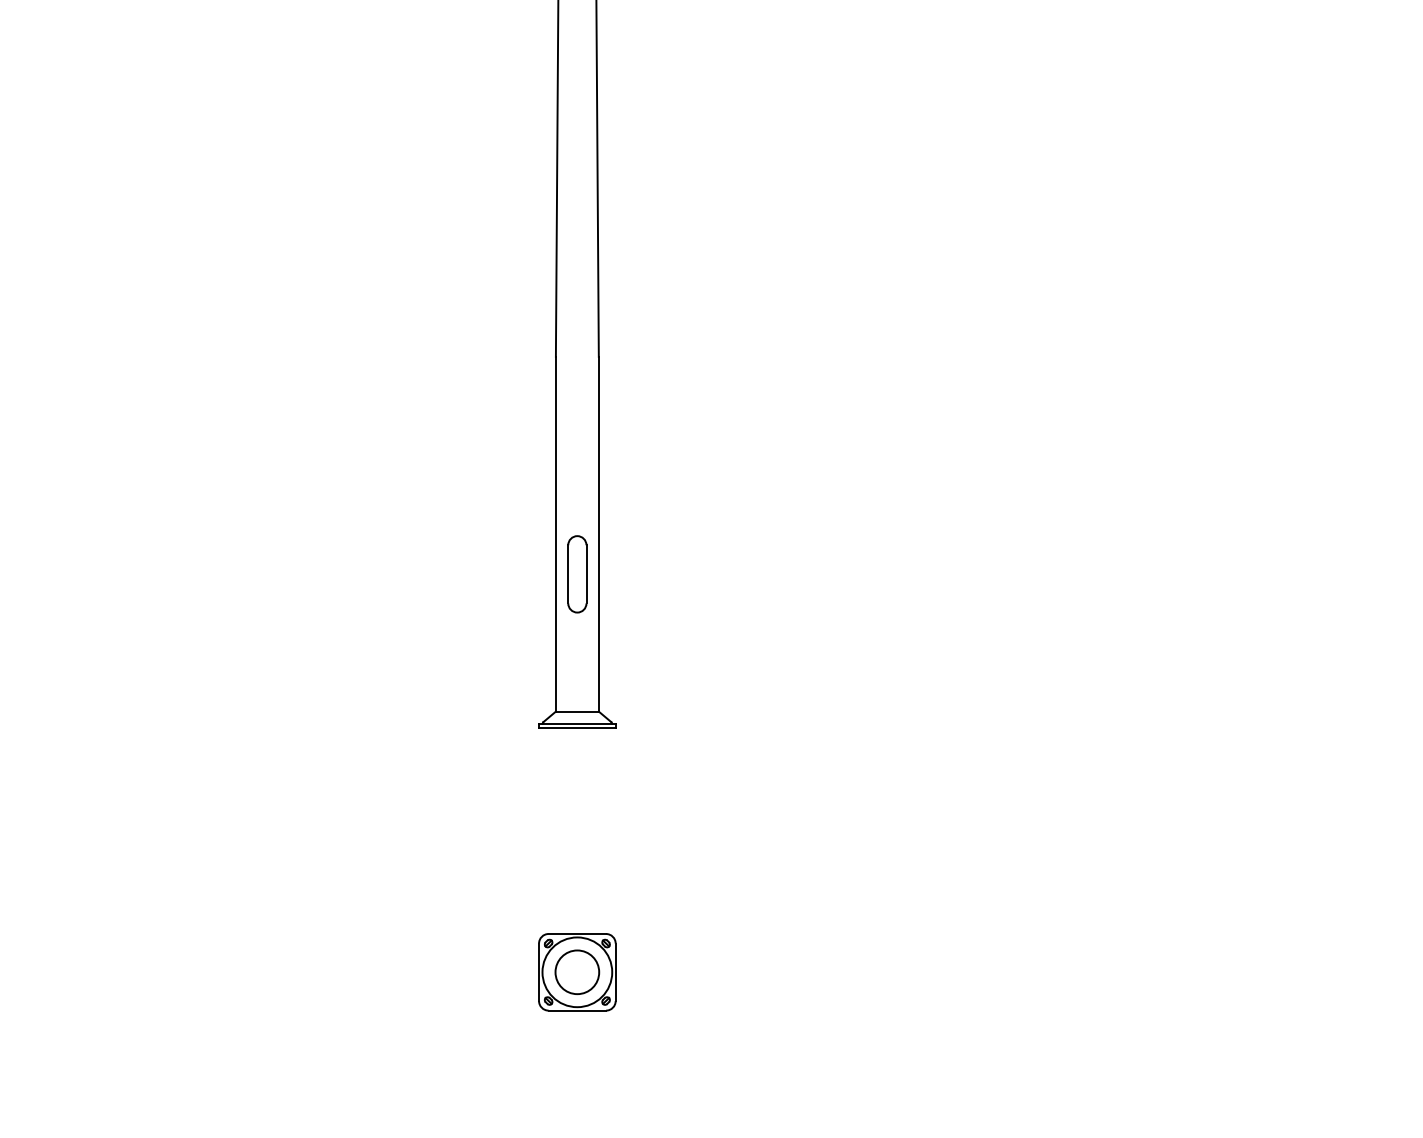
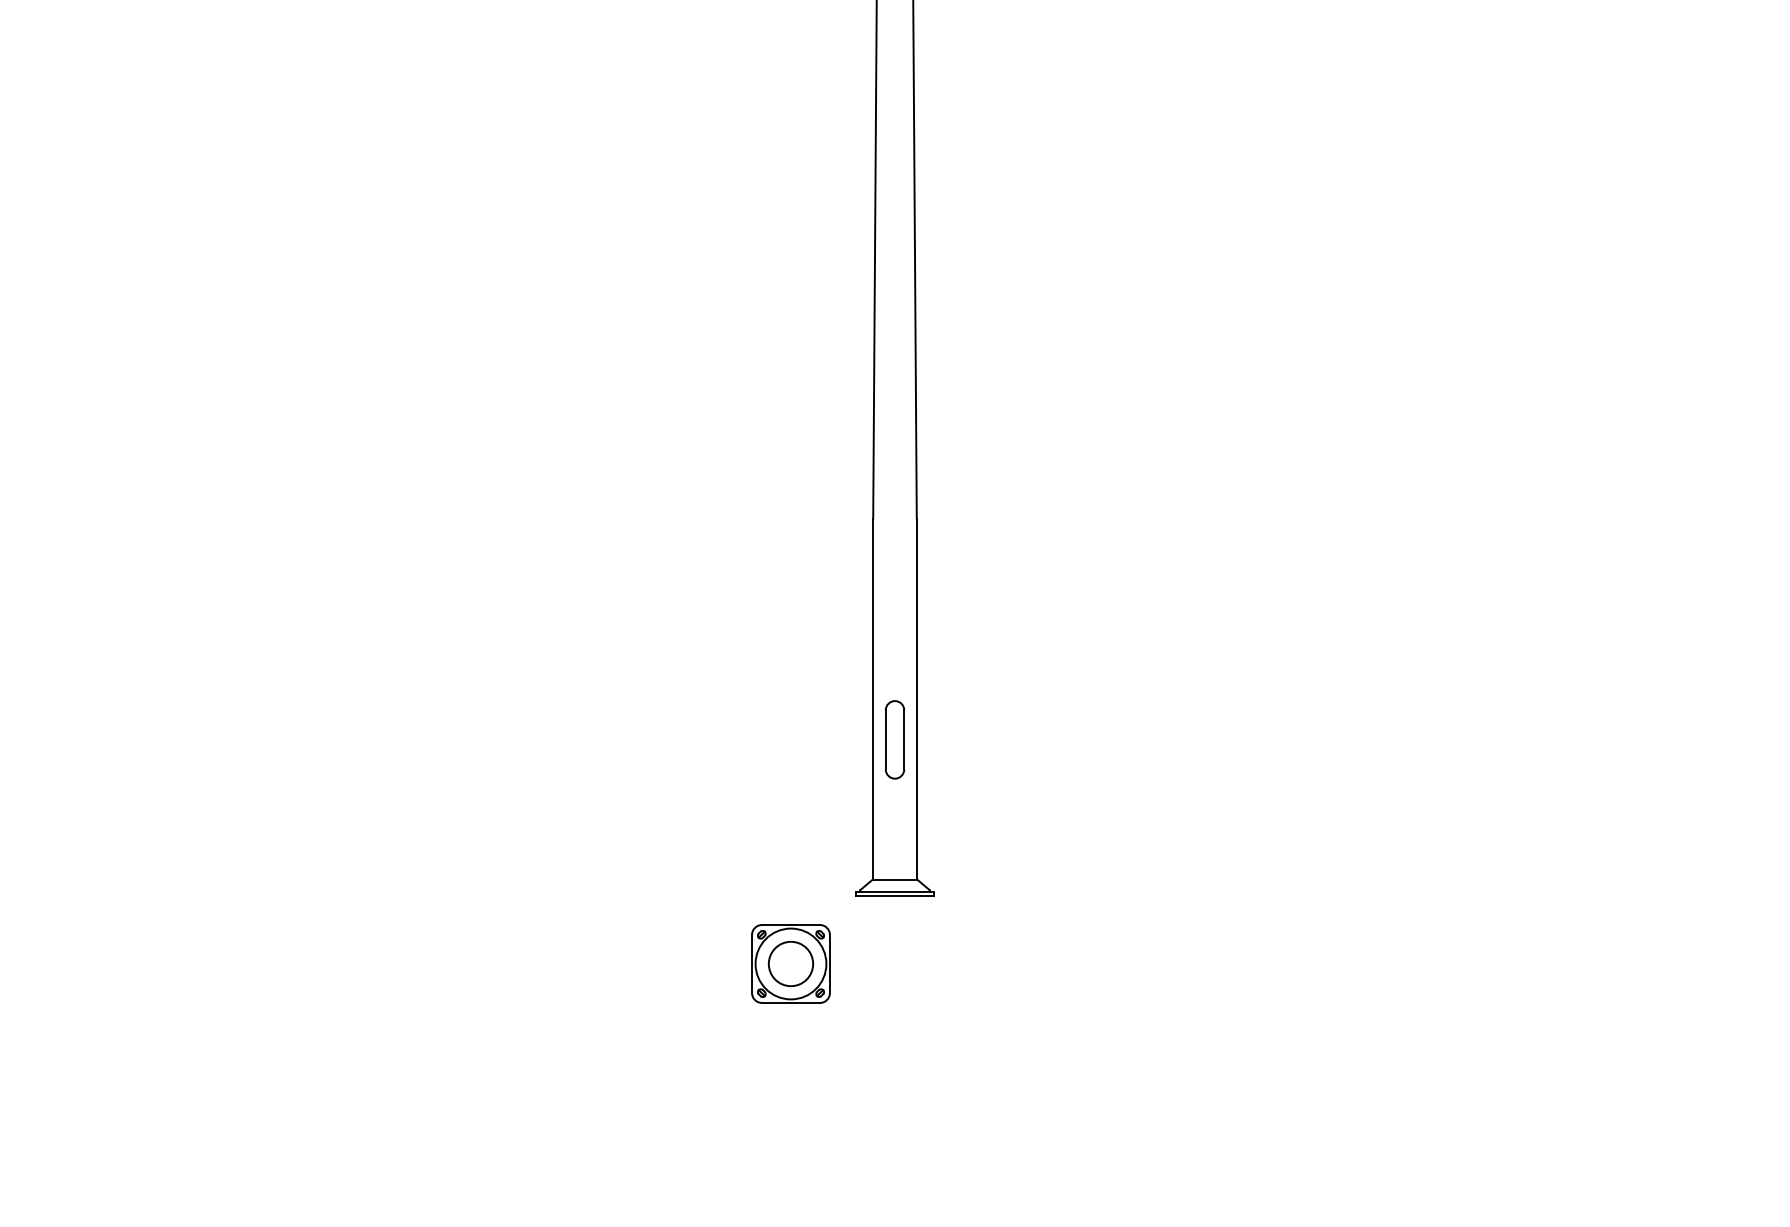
part: (576, 971) -> (790, 963), moved

